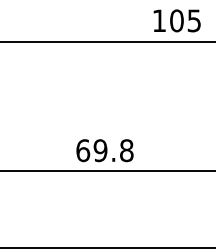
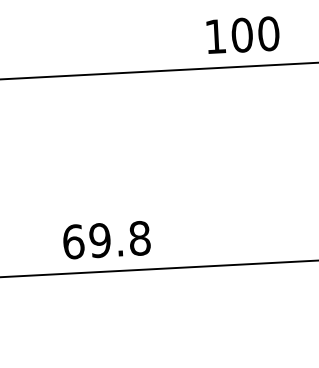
text: (194, 20) -> (268, 33), 105 -> 100
text: (104, 150) -> (106, 239), moved

